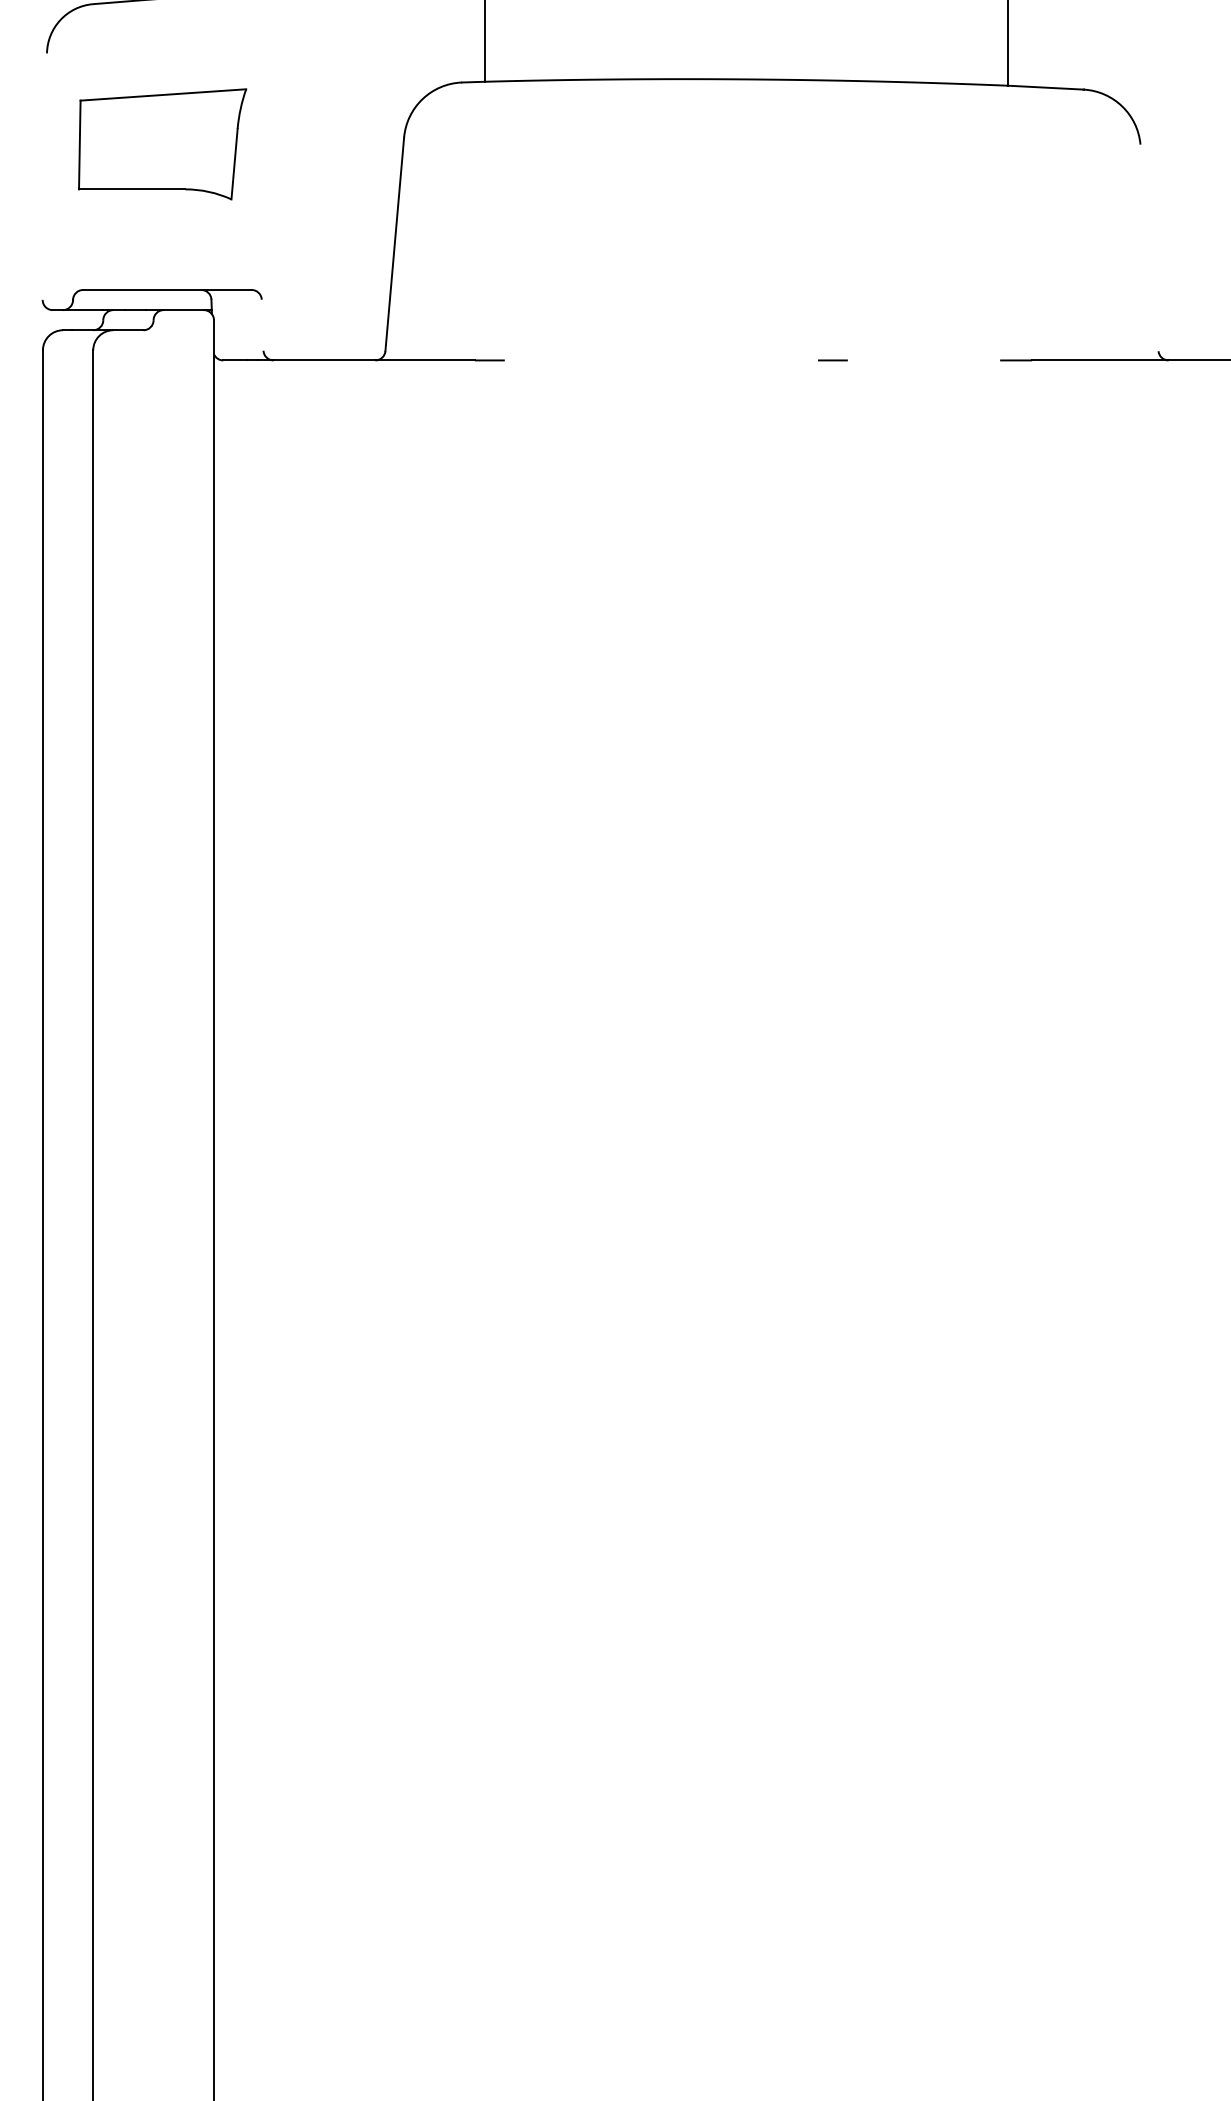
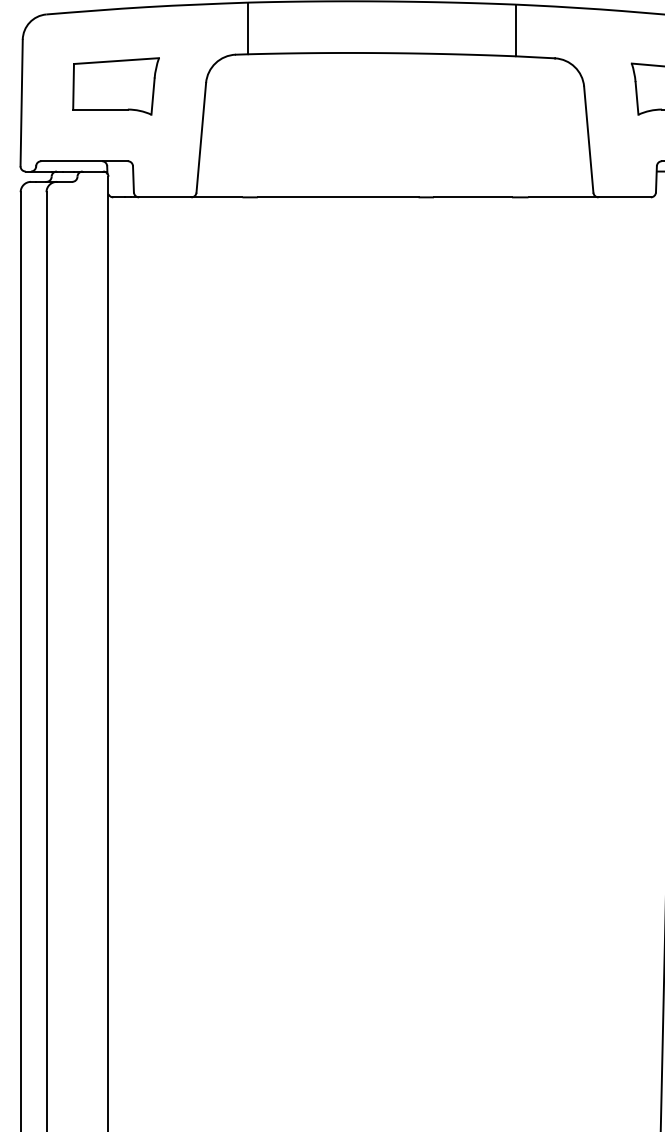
part: (161, 144) -> (115, 86), moved
line: (44, 175) -> (21, 102), added
line: (1148, 247) -> (588, 139), added
line: (262, 325) -> (133, 179), added
line: (660, 360) -> (337, 197), added
line: (923, 360) -> (472, 197), added

